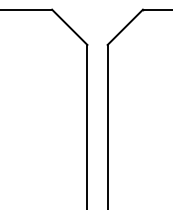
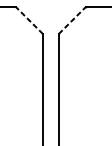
line: (69, 27) -> (29, 20), solid -> dashed
line: (125, 27) -> (72, 20), solid -> dashed

